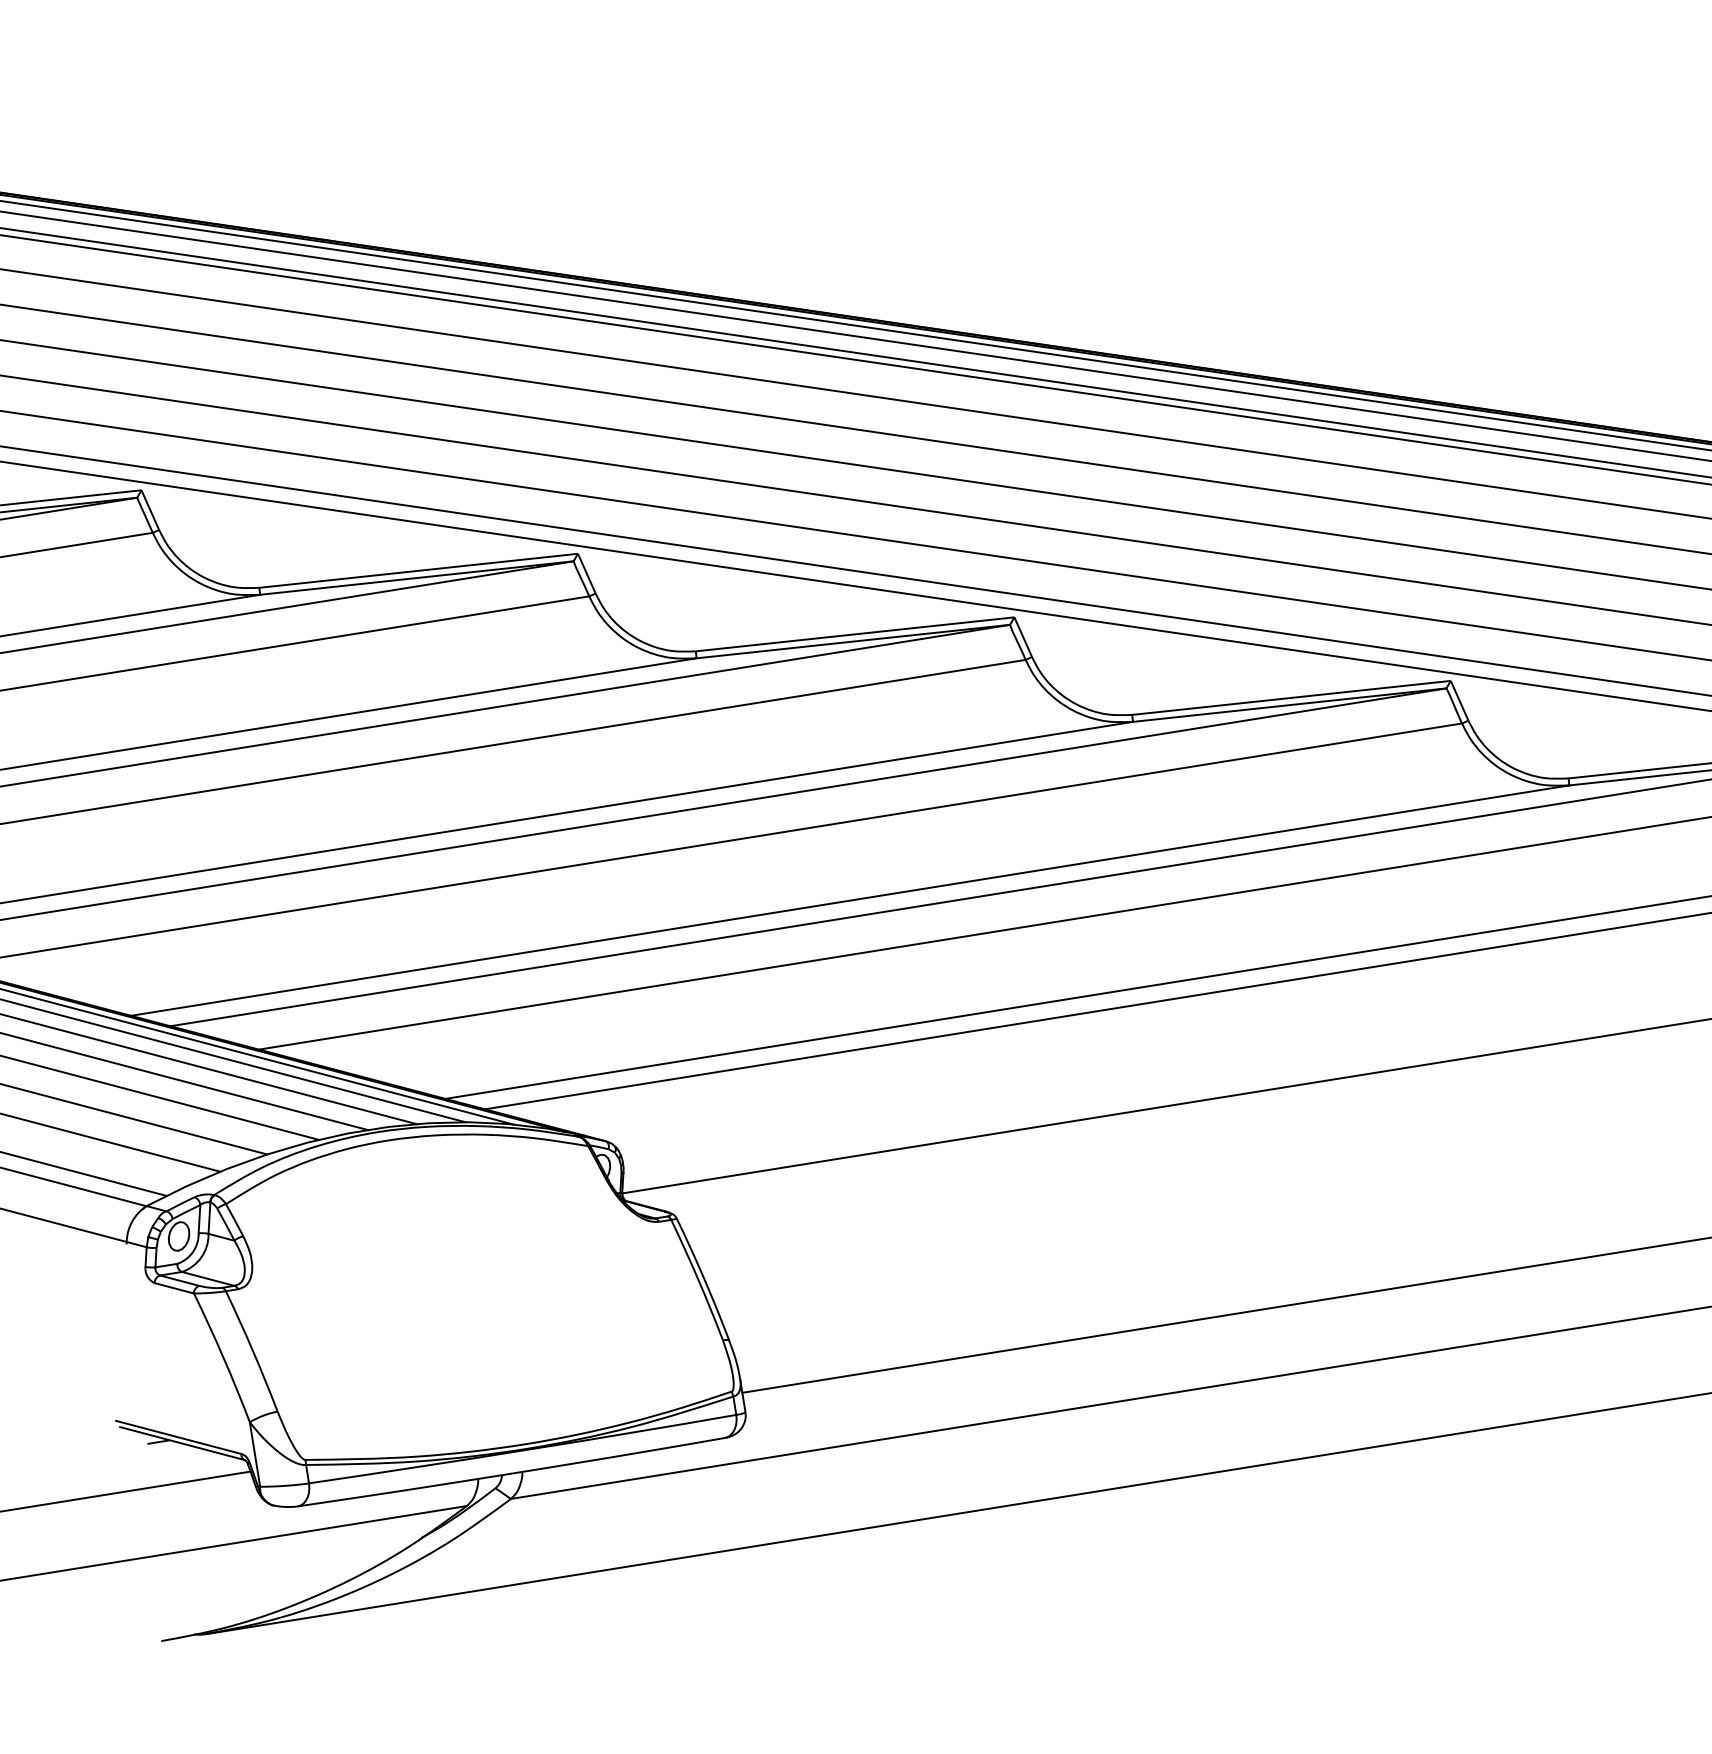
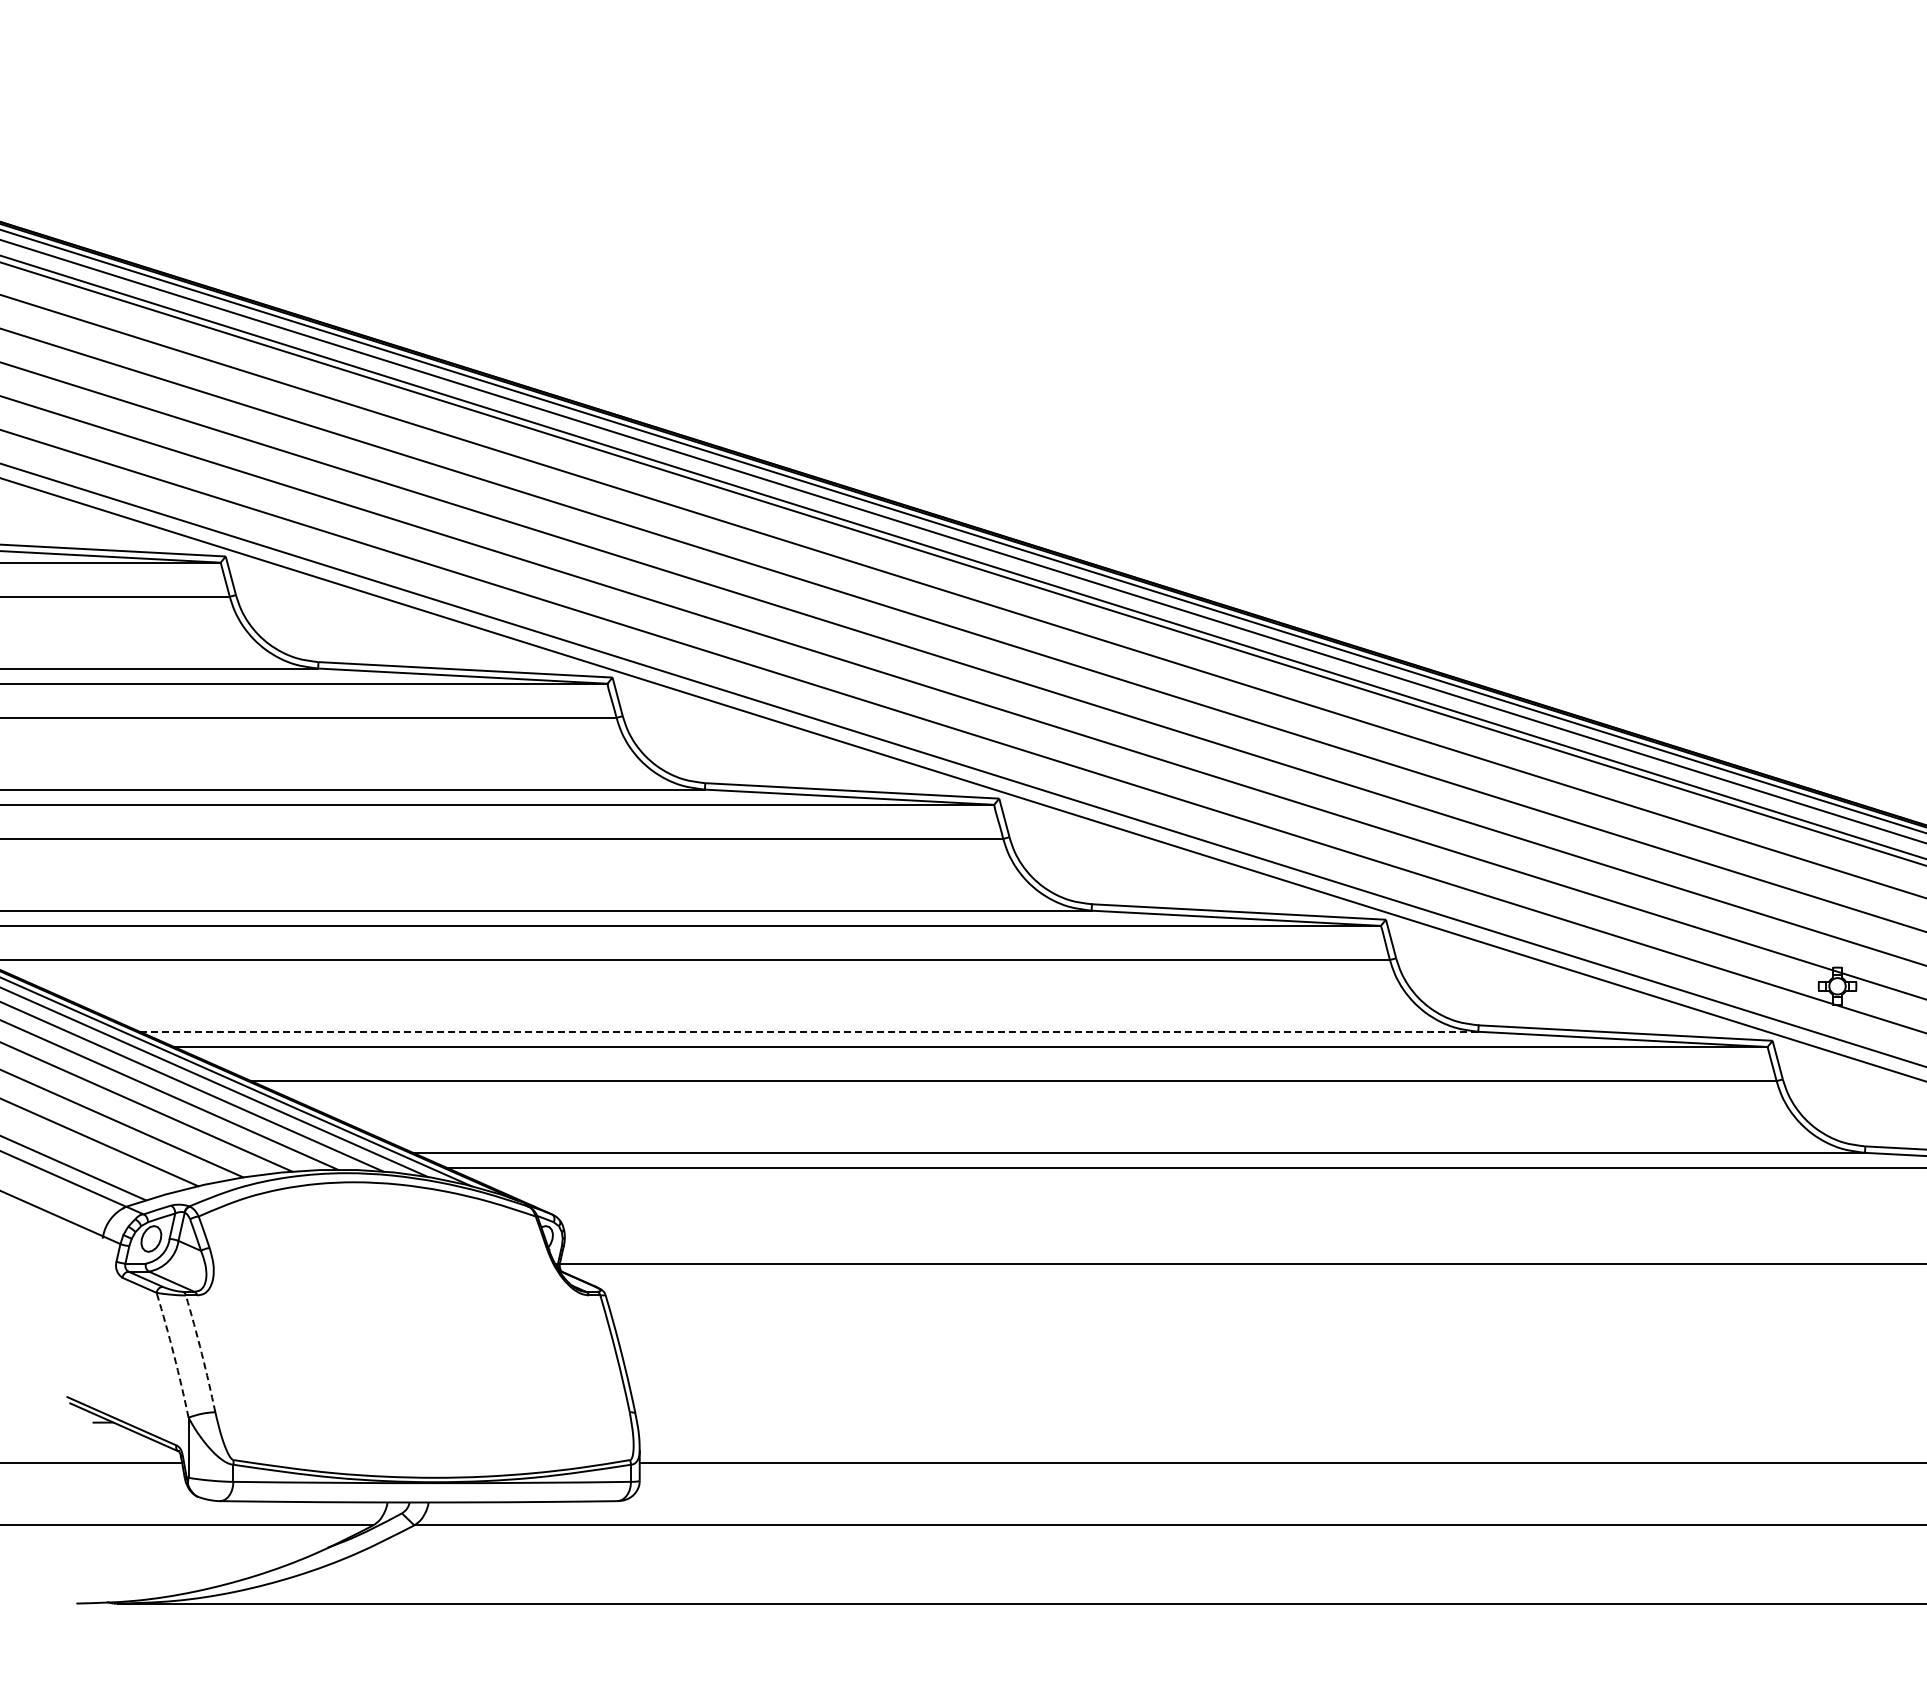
line: (850, 900) -> (809, 1031), solid -> dashed
arc: (252, 1350) -> (201, 1353), solid -> dashed
arc: (222, 1357) -> (173, 1355), solid -> dashed

